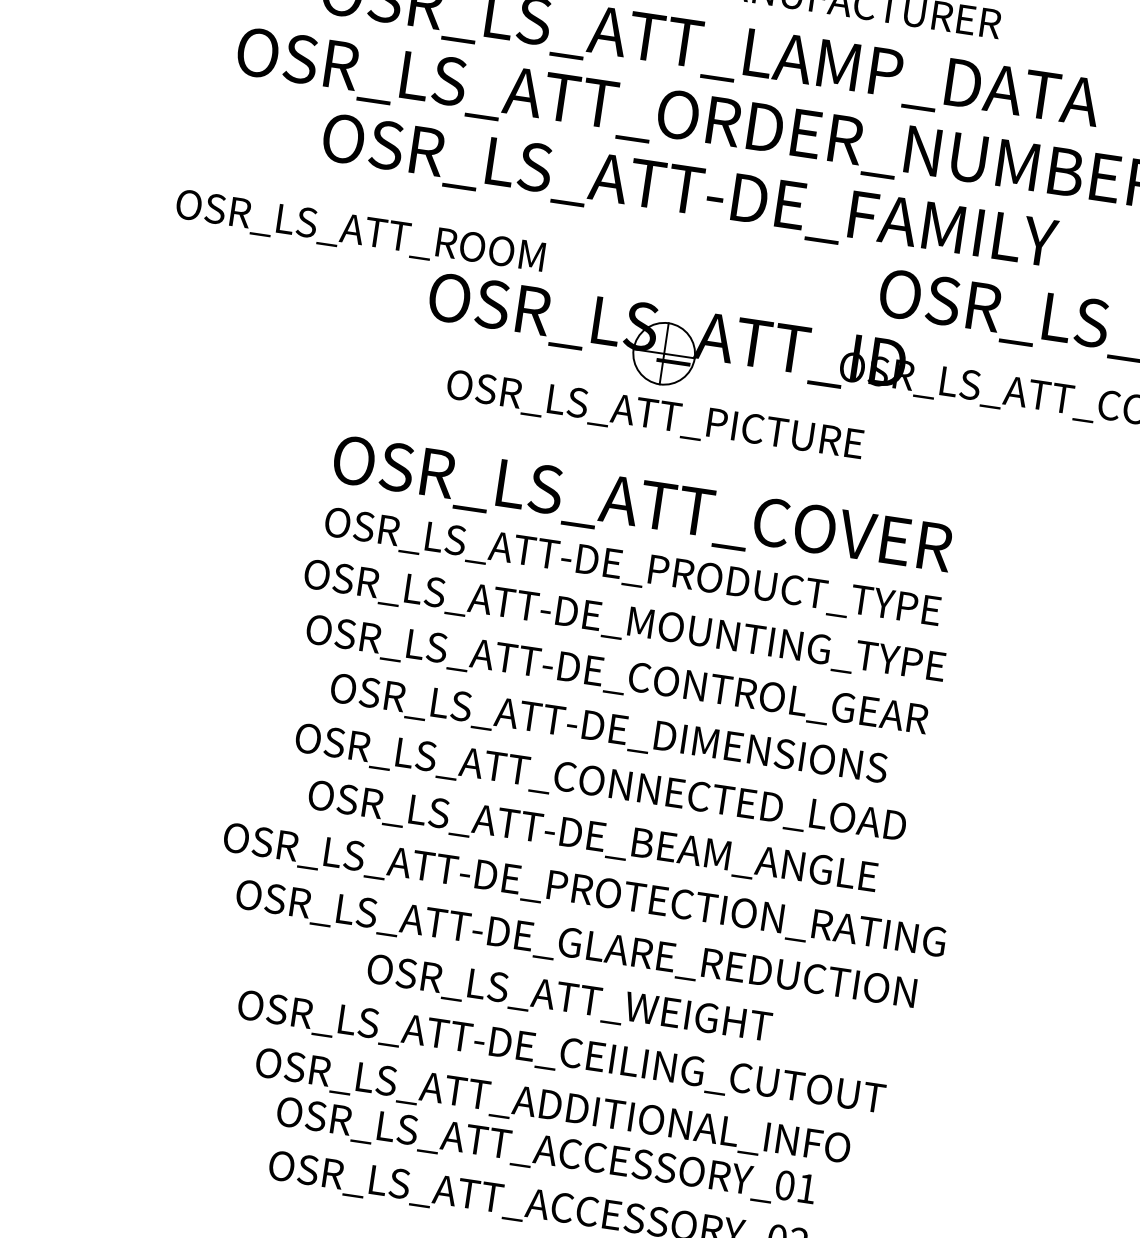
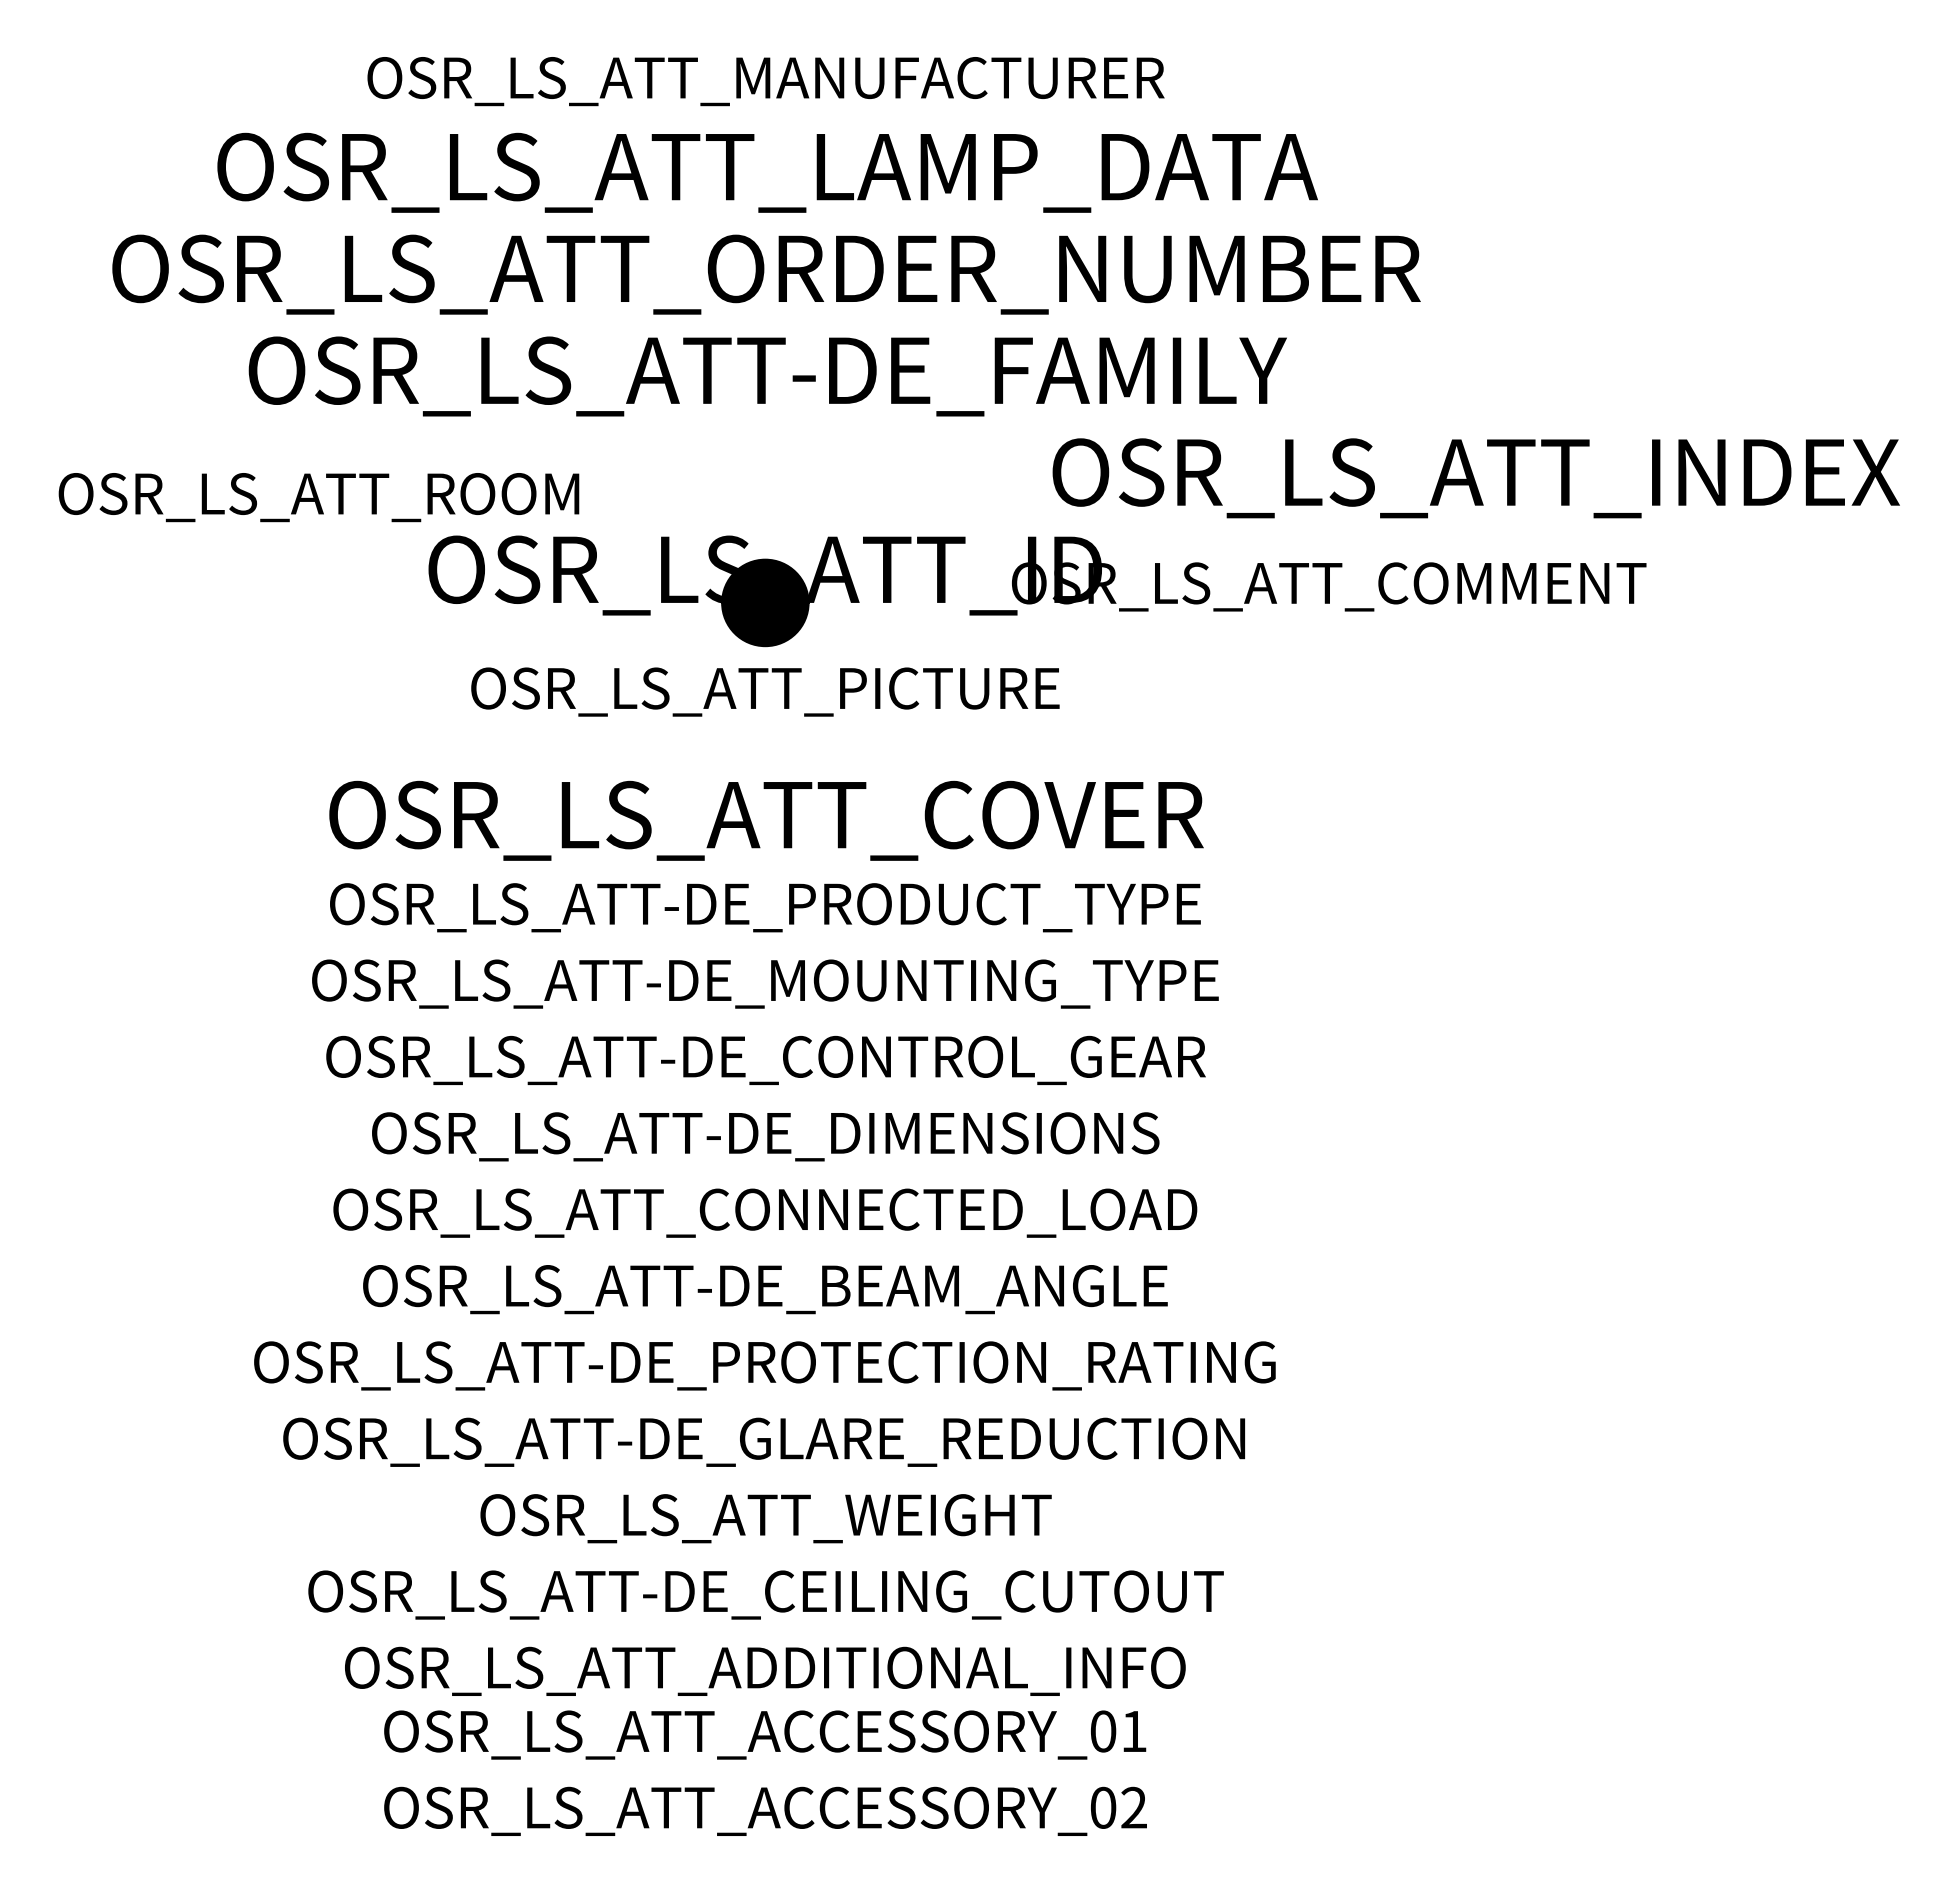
fill: (664, 353) -> (765, 602), added

